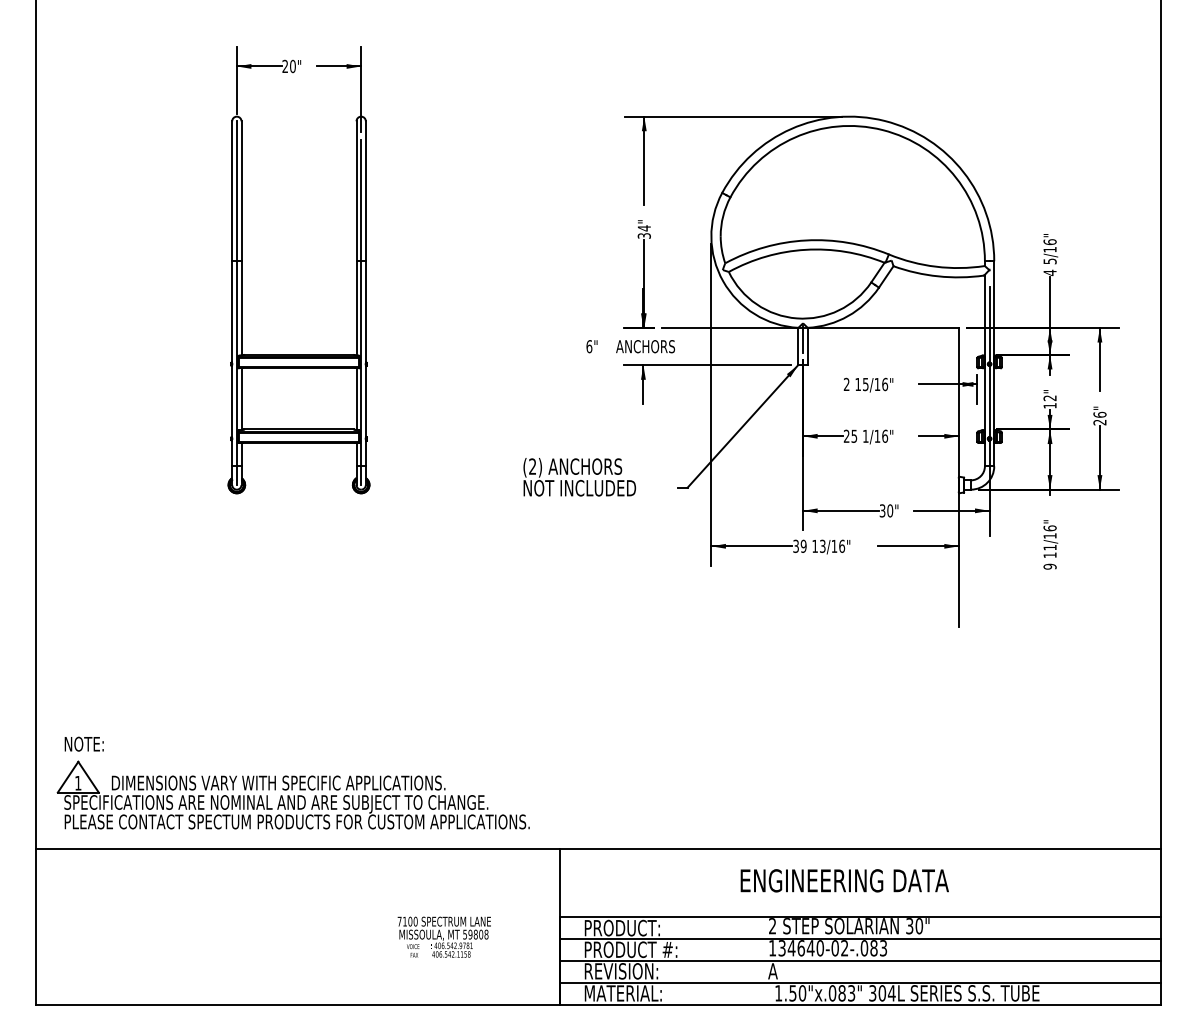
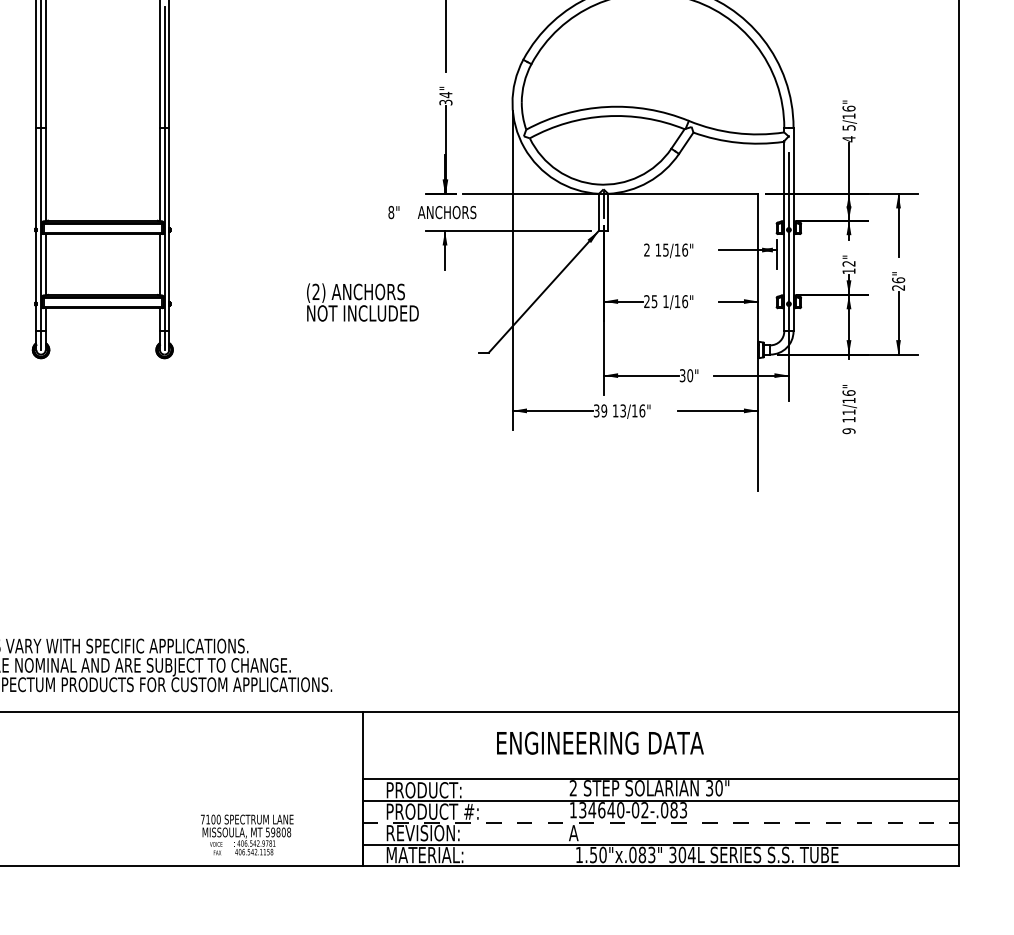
text: (589, 346) -> (391, 212), 6" -> 8"
text: (579, 477) -> (362, 302), moved
text: (844, 880) -> (600, 742), moved
text: (443, 936) -> (246, 834), moved
line: (861, 960) -> (661, 822), solid -> dashed

